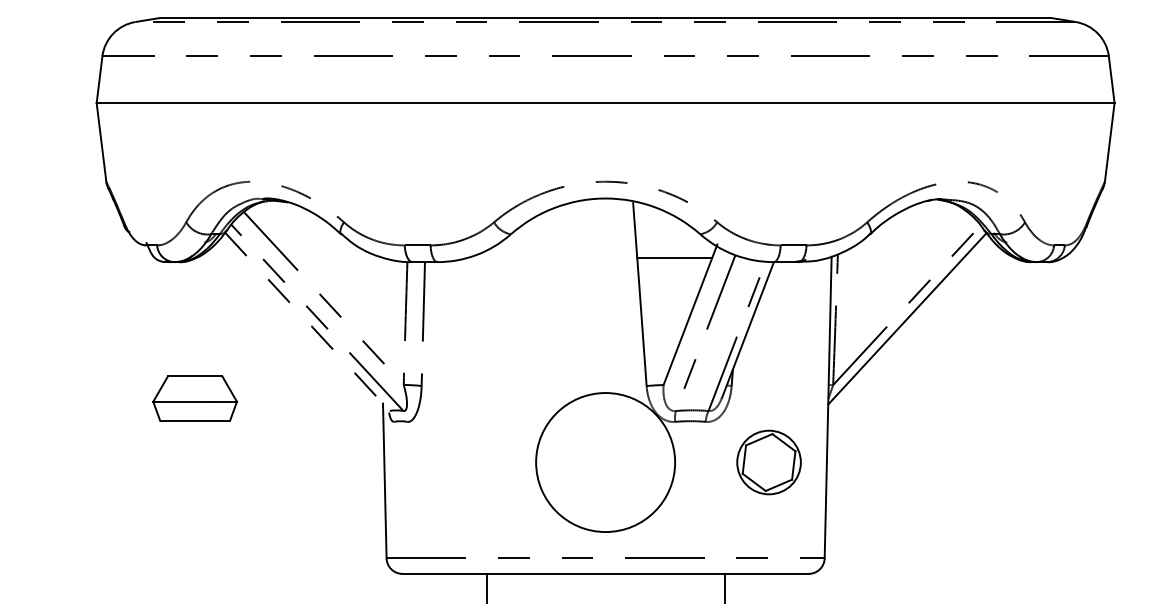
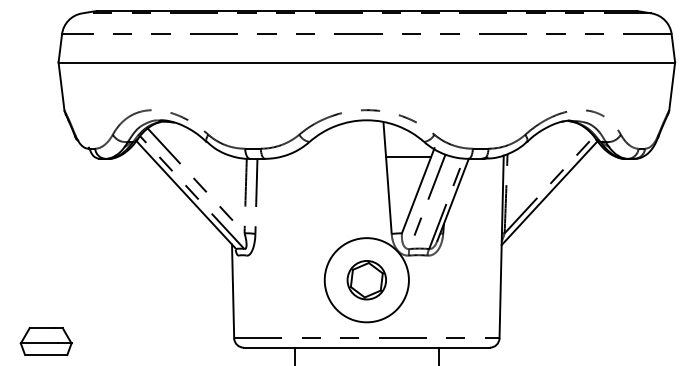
line: (307, 320) -> (186, 194), dashed -> solid
part: (193, 398) -> (45, 341), moved
part: (768, 462) -> (366, 280), moved

